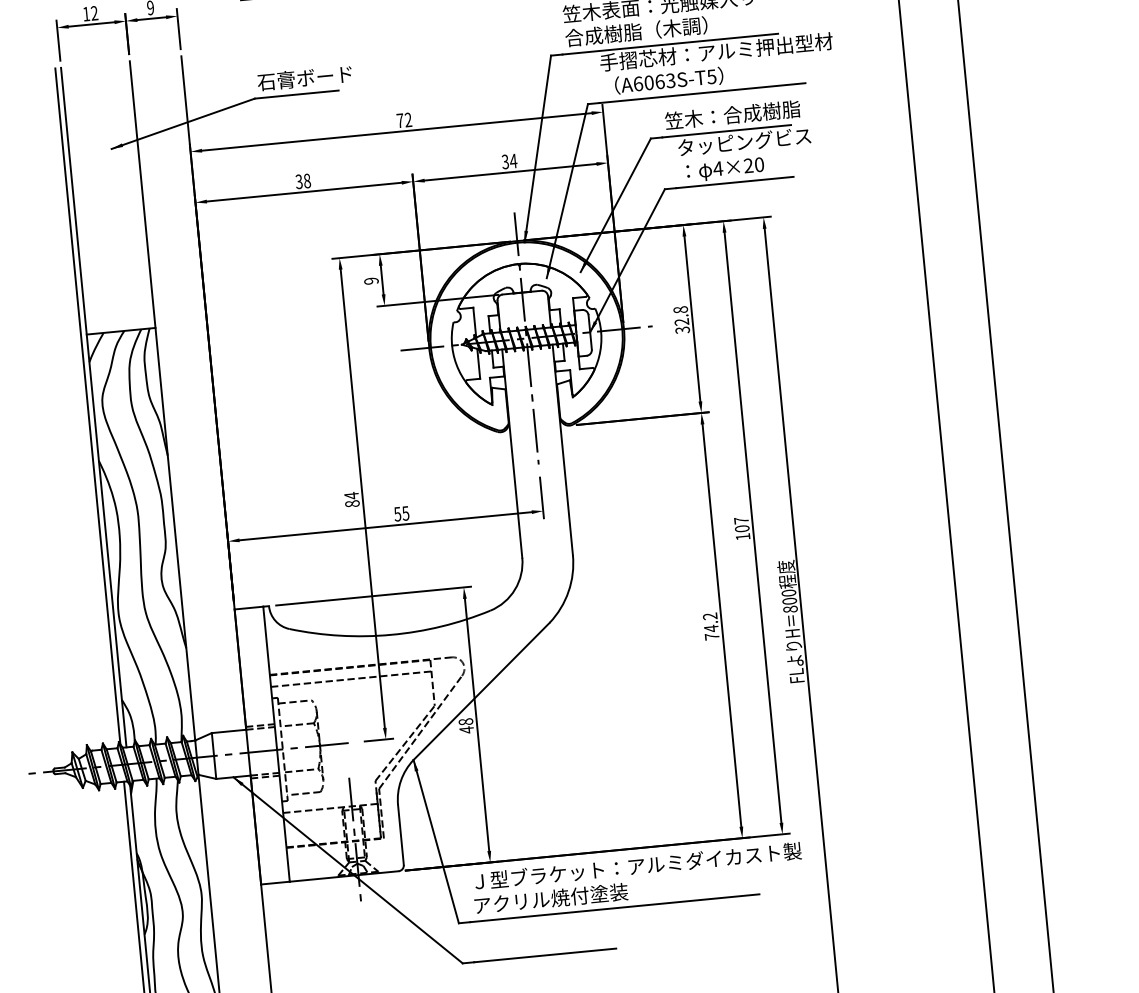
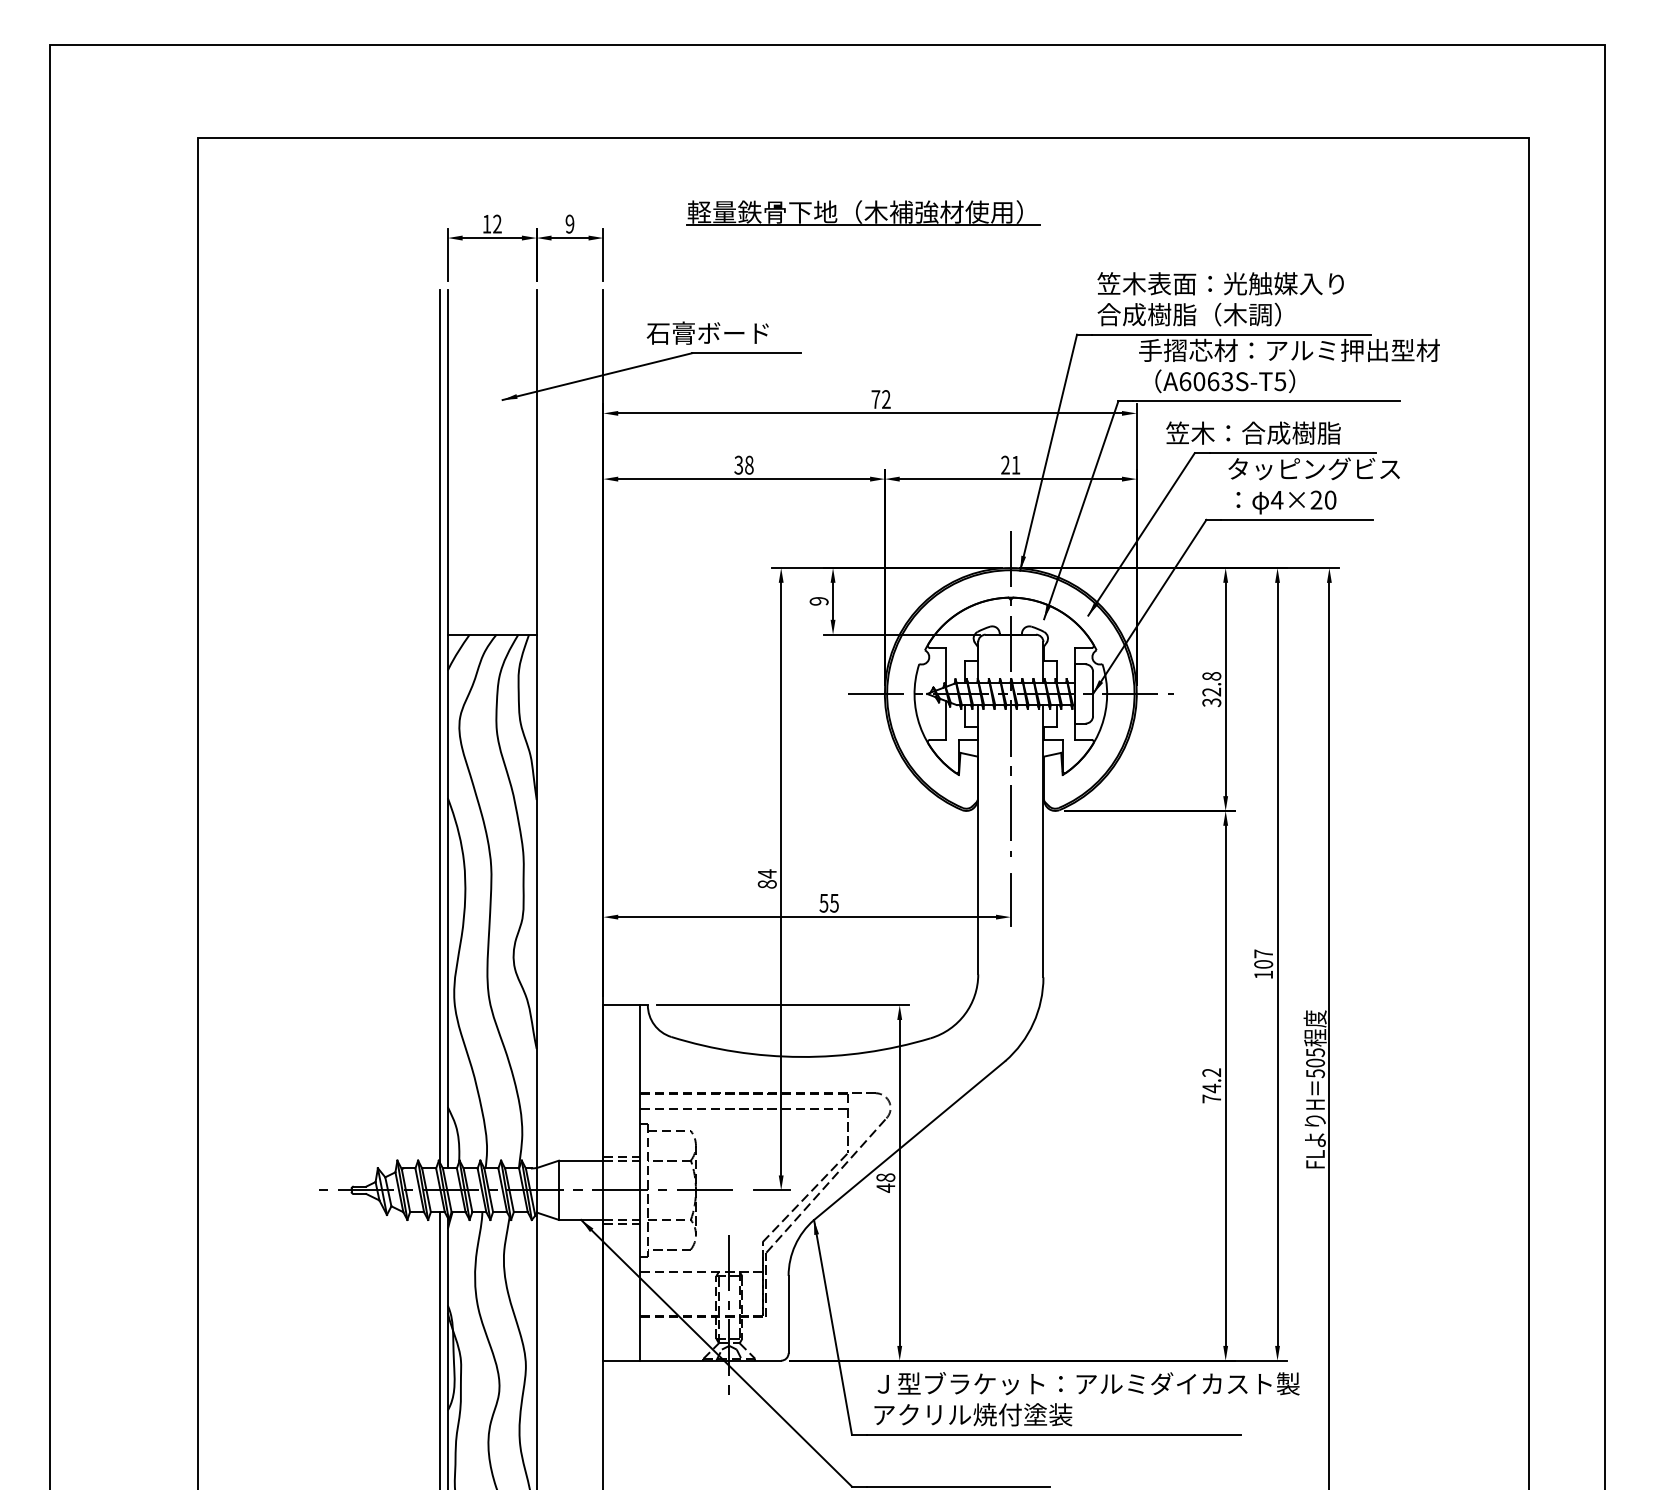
text: (304, 77) -> (707, 332), moved
text: (732, 114) -> (1253, 432), moved
text: (509, 161) -> (1010, 465), 34 -> 21
text: (789, 601) -> (1315, 1063), 800 -> 505

